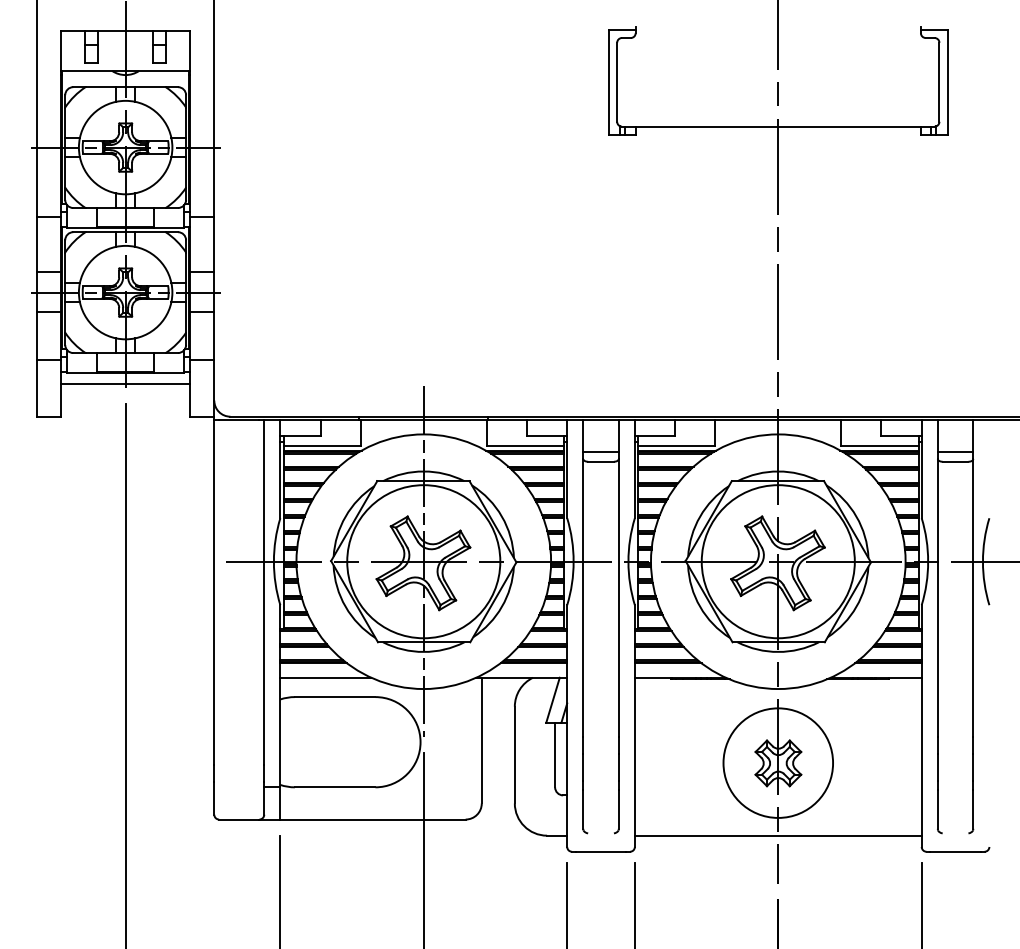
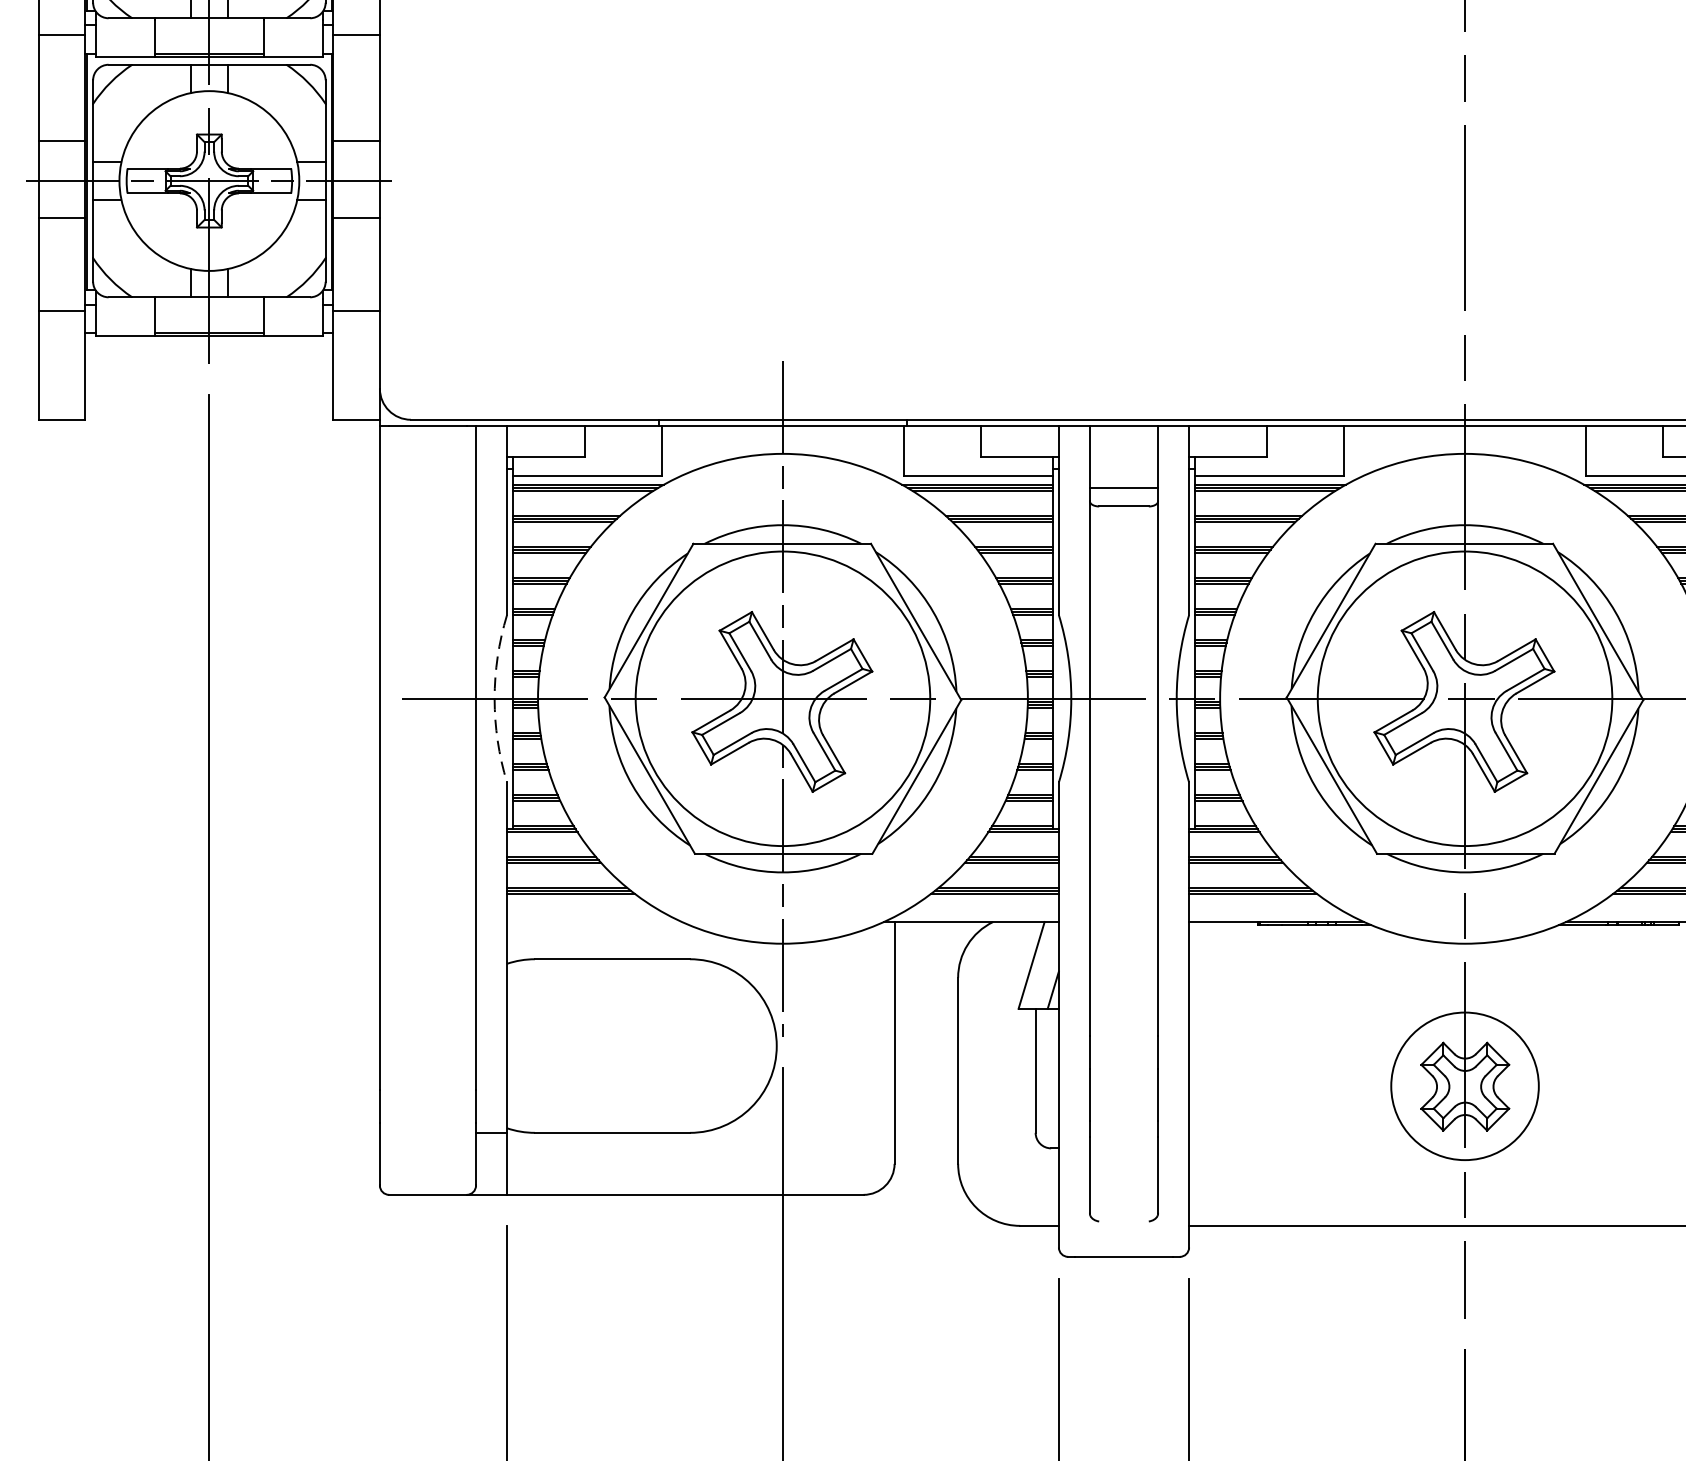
line: (125, 384) -> (209, 357), removed
arc: (273, 561) -> (493, 698), solid -> dashed
line: (325, 677) -> (593, 921), removed
circle: (778, 762) -> (1465, 1085), size x0.7

